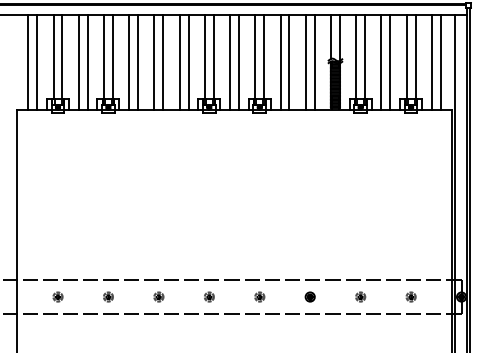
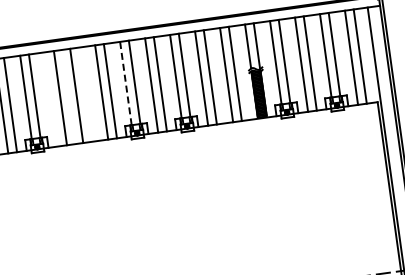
line: (204, 56) -> (125, 83), solid -> dashed
line: (129, 61) -> (51, 98), removed
line: (163, 61) -> (85, 94), removed

